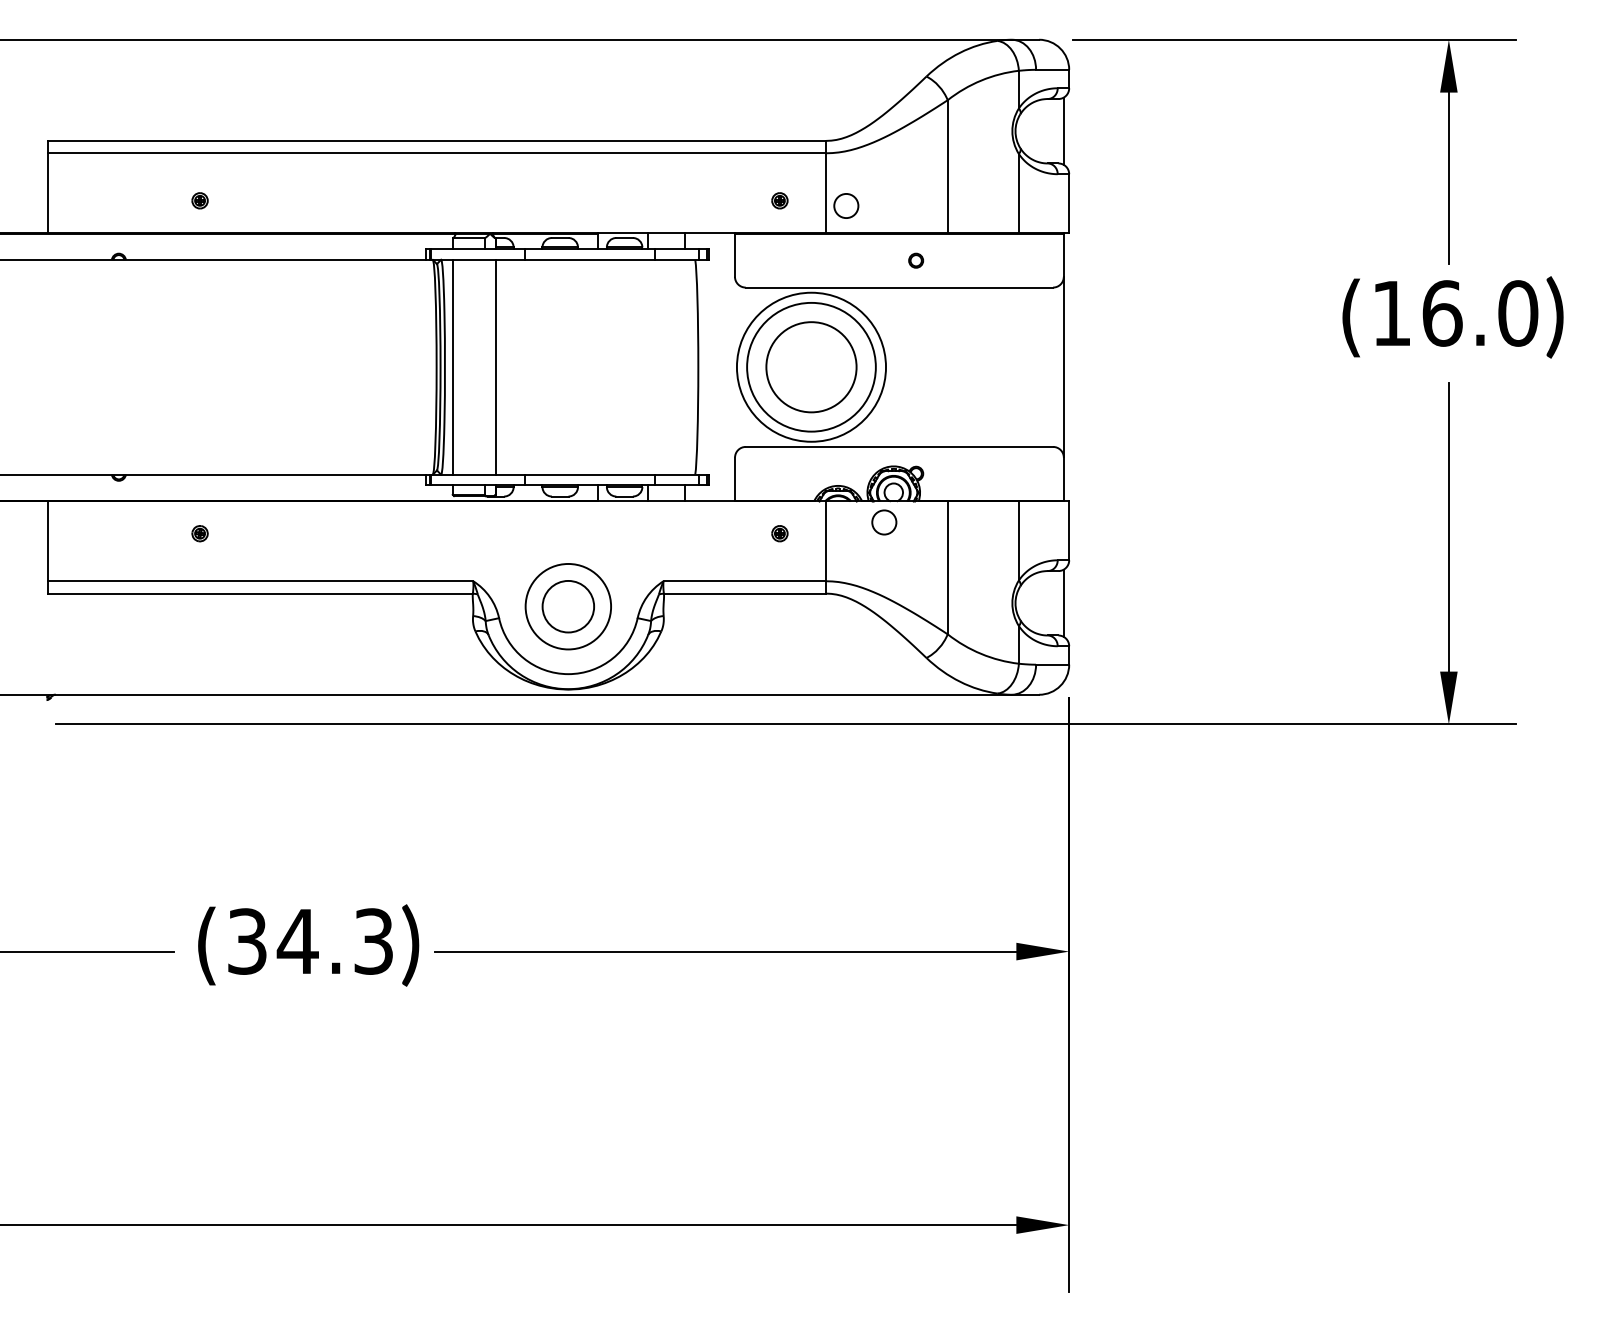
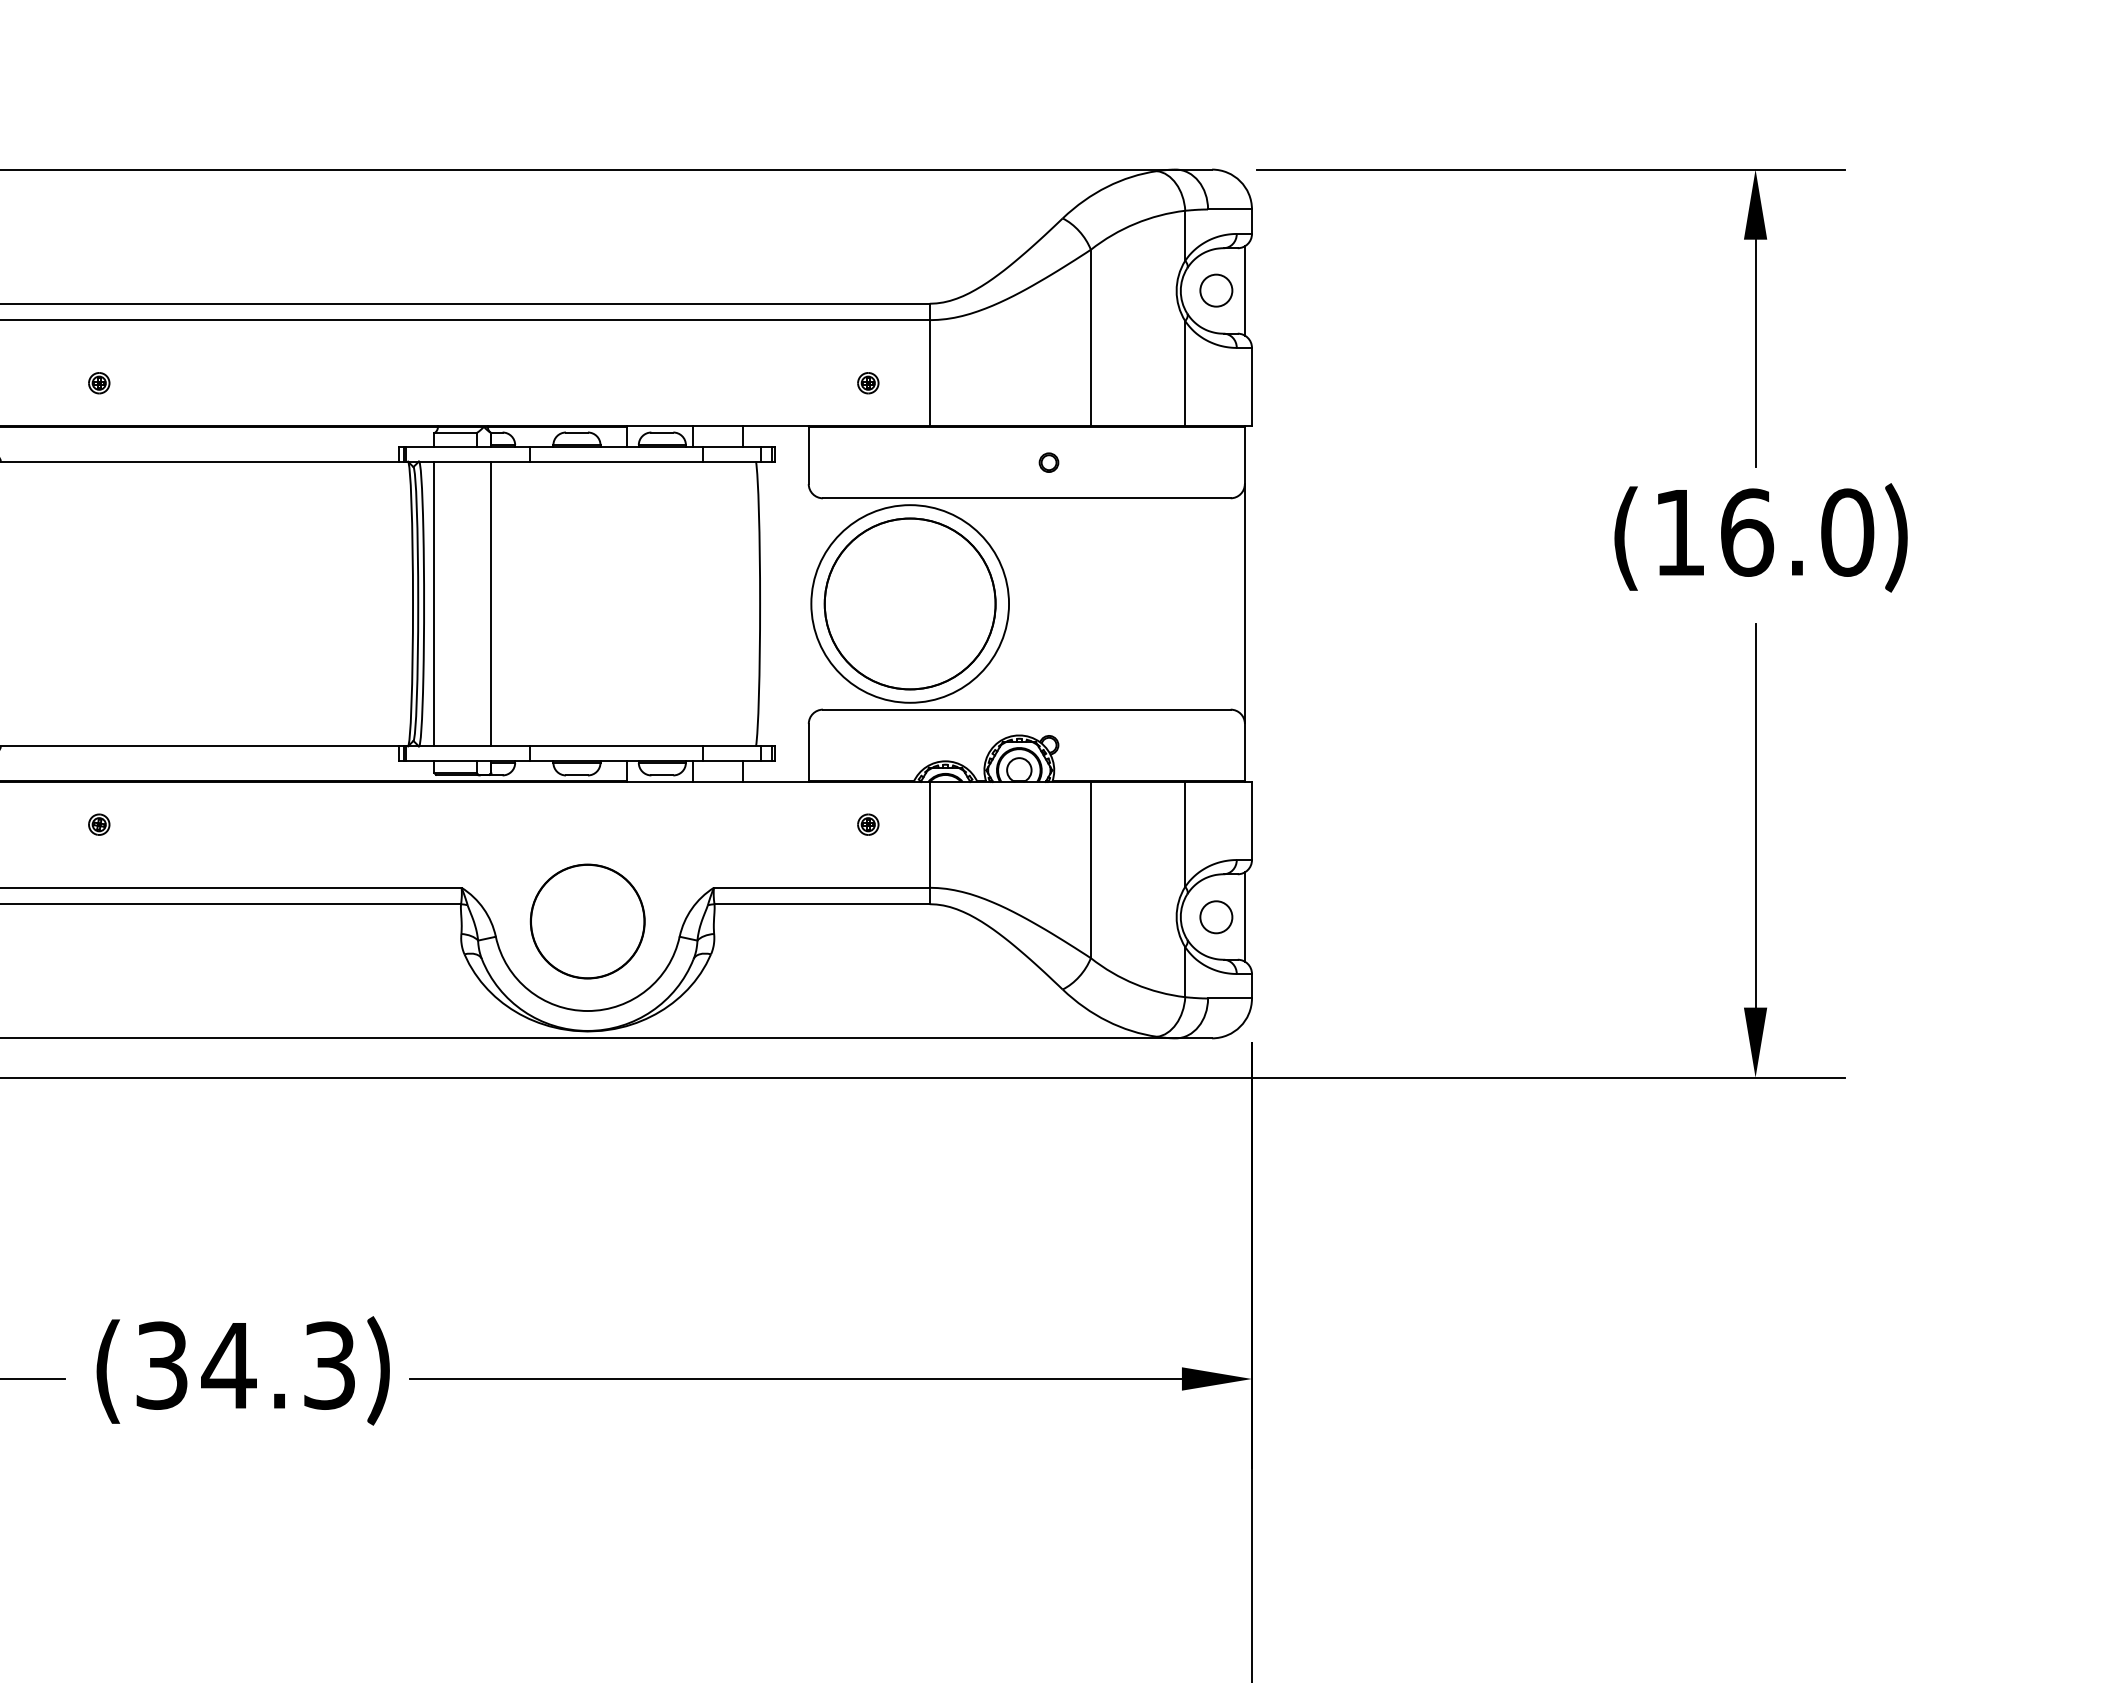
circle: (846, 205) -> (1216, 289), moved
circle: (811, 366) -> (910, 602), size x1.43
circle: (884, 522) -> (1216, 917), moved
circle: (568, 606) -> (587, 921), size x1.67

